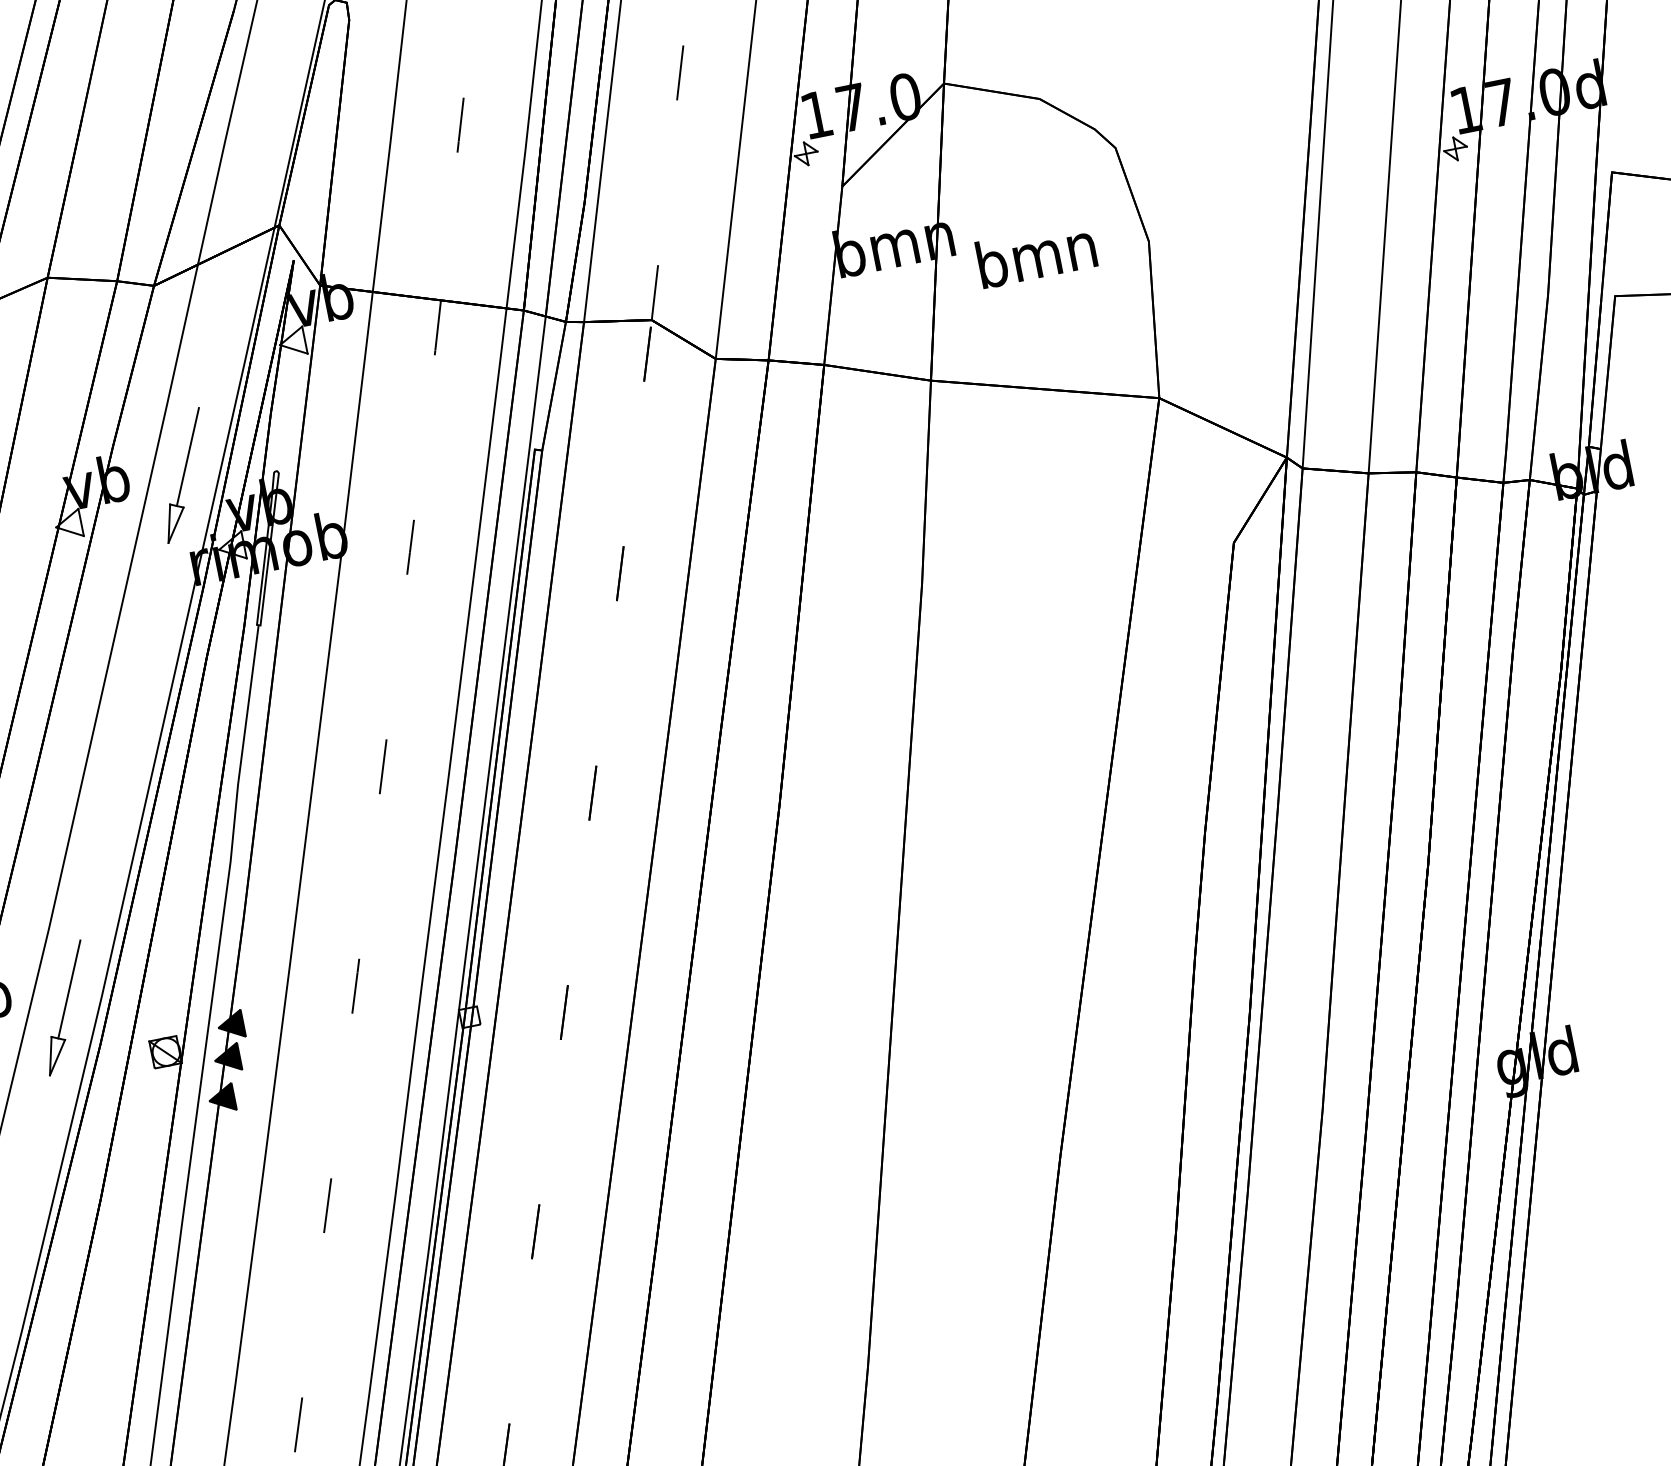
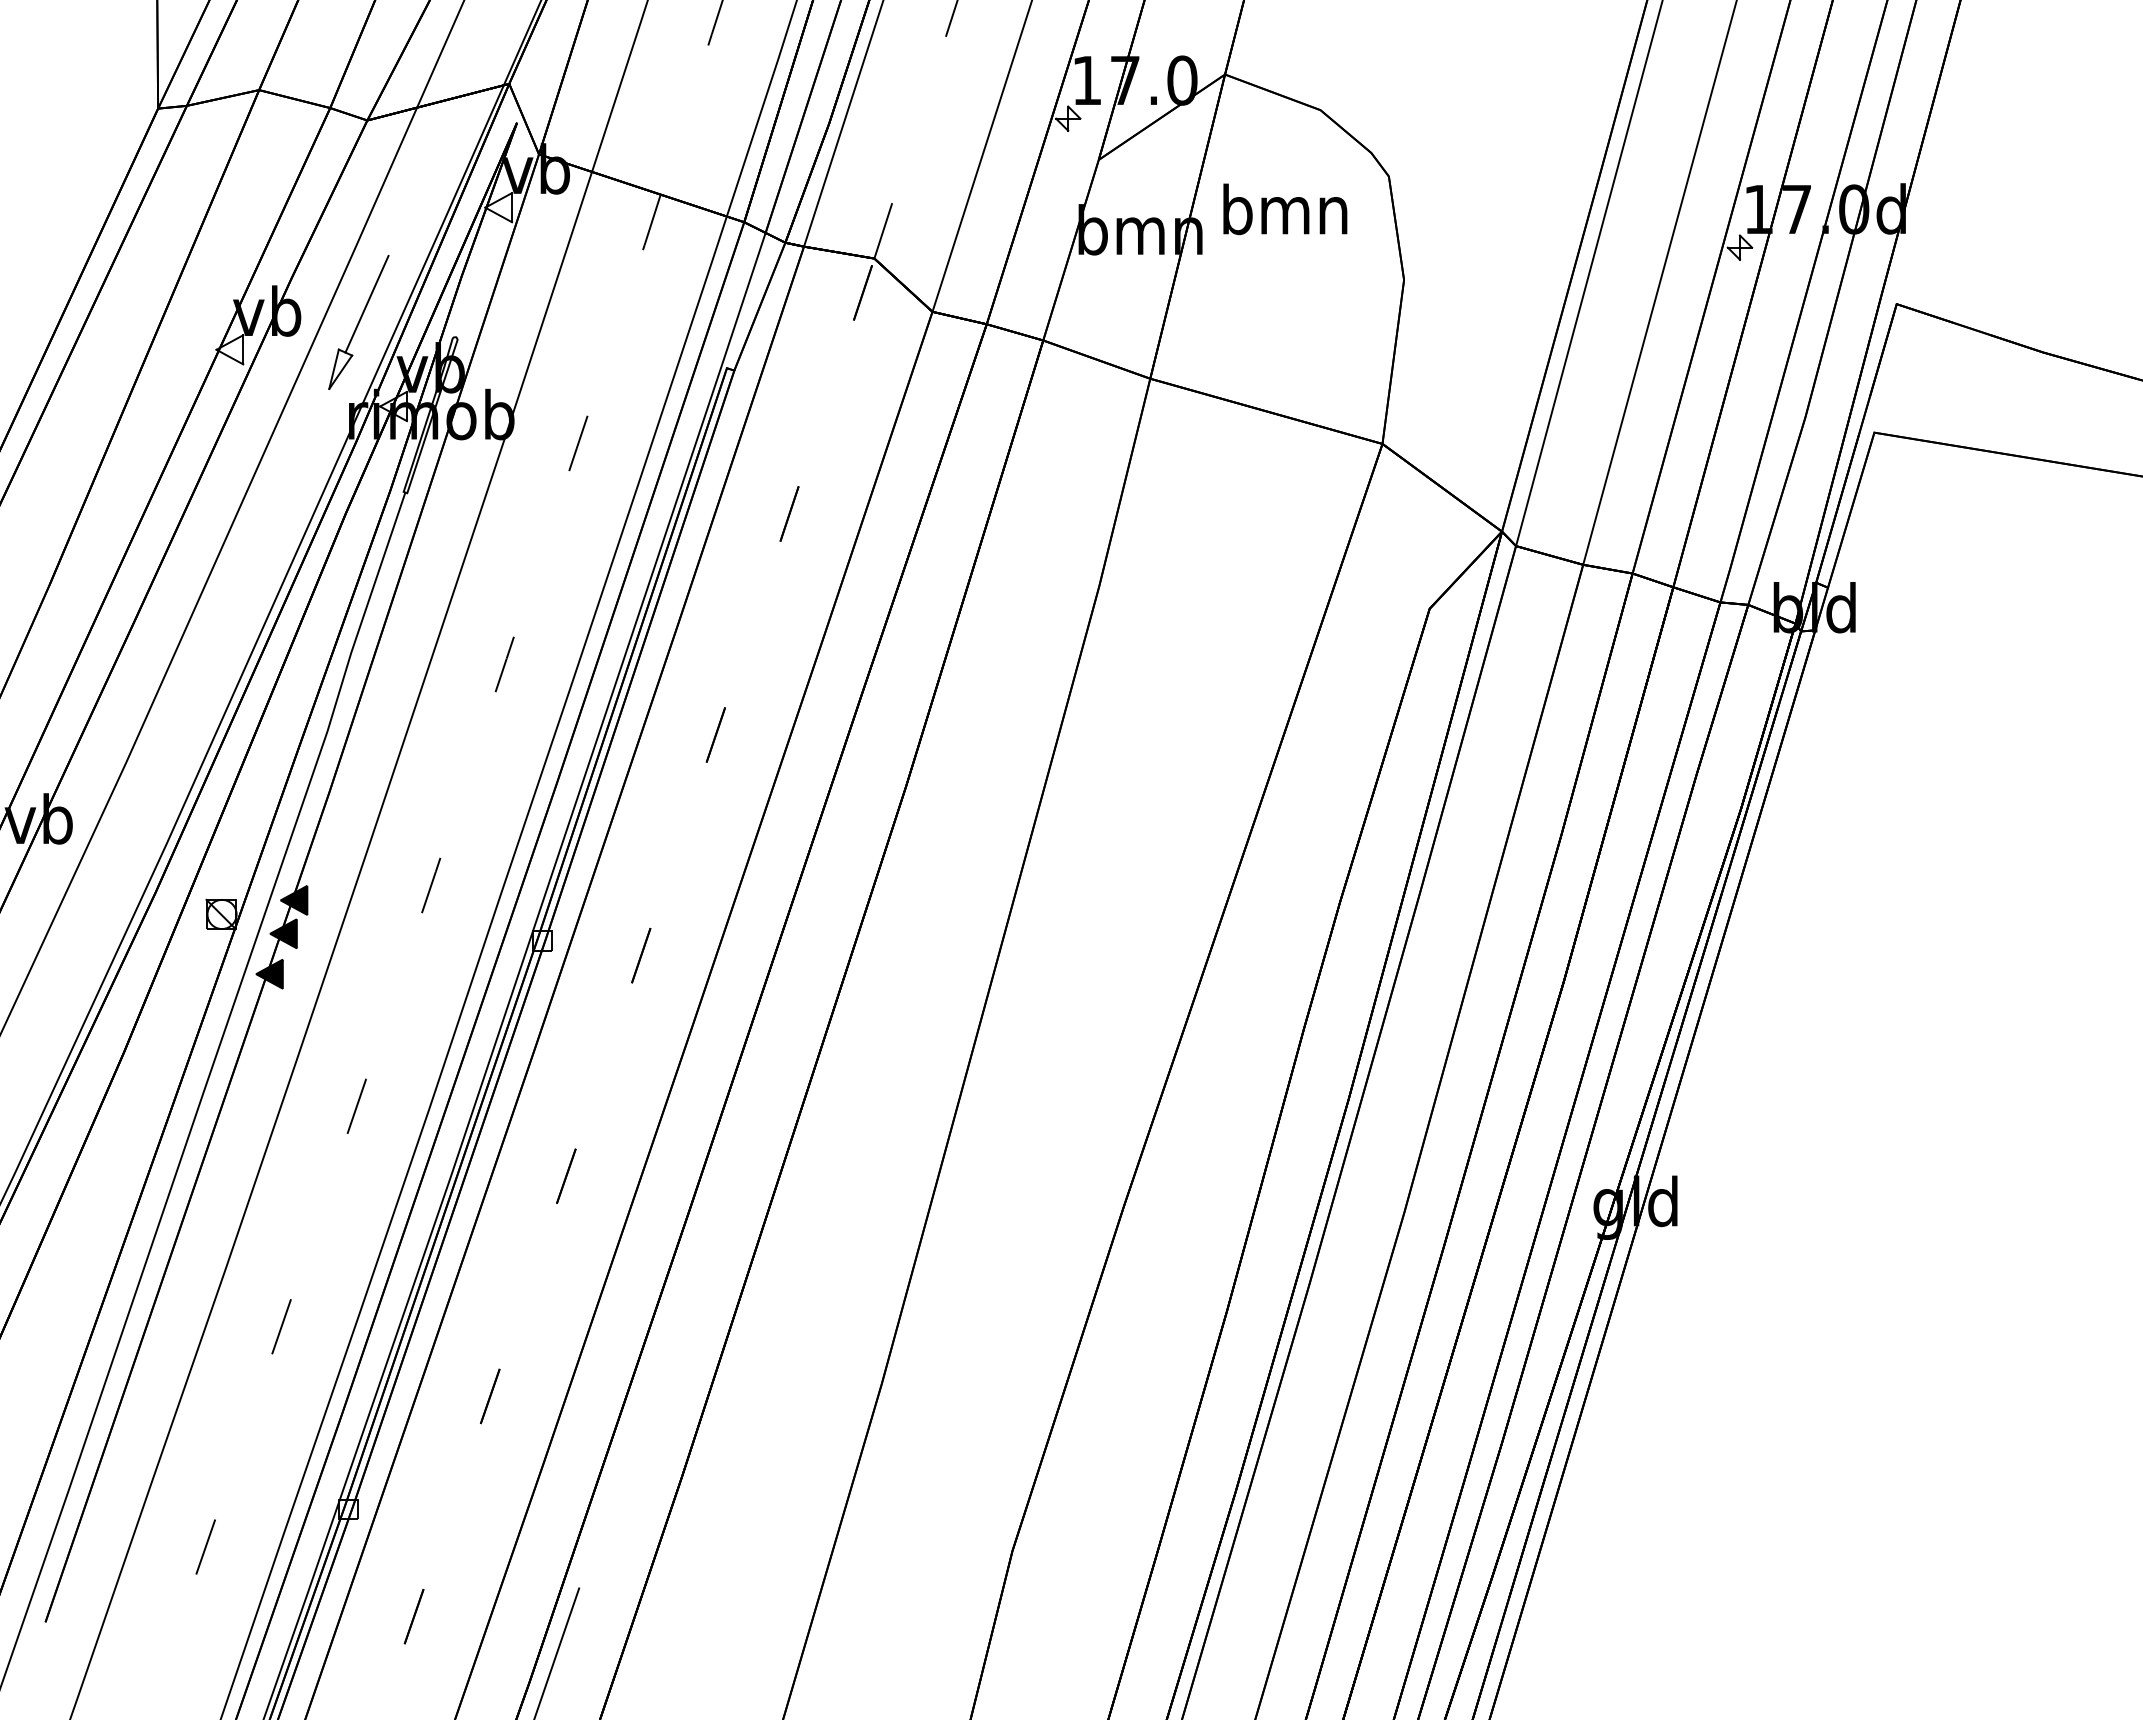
text: (1036, 254) -> (1285, 209), moved
part: (65, 1007) -> (126, 847), removed

